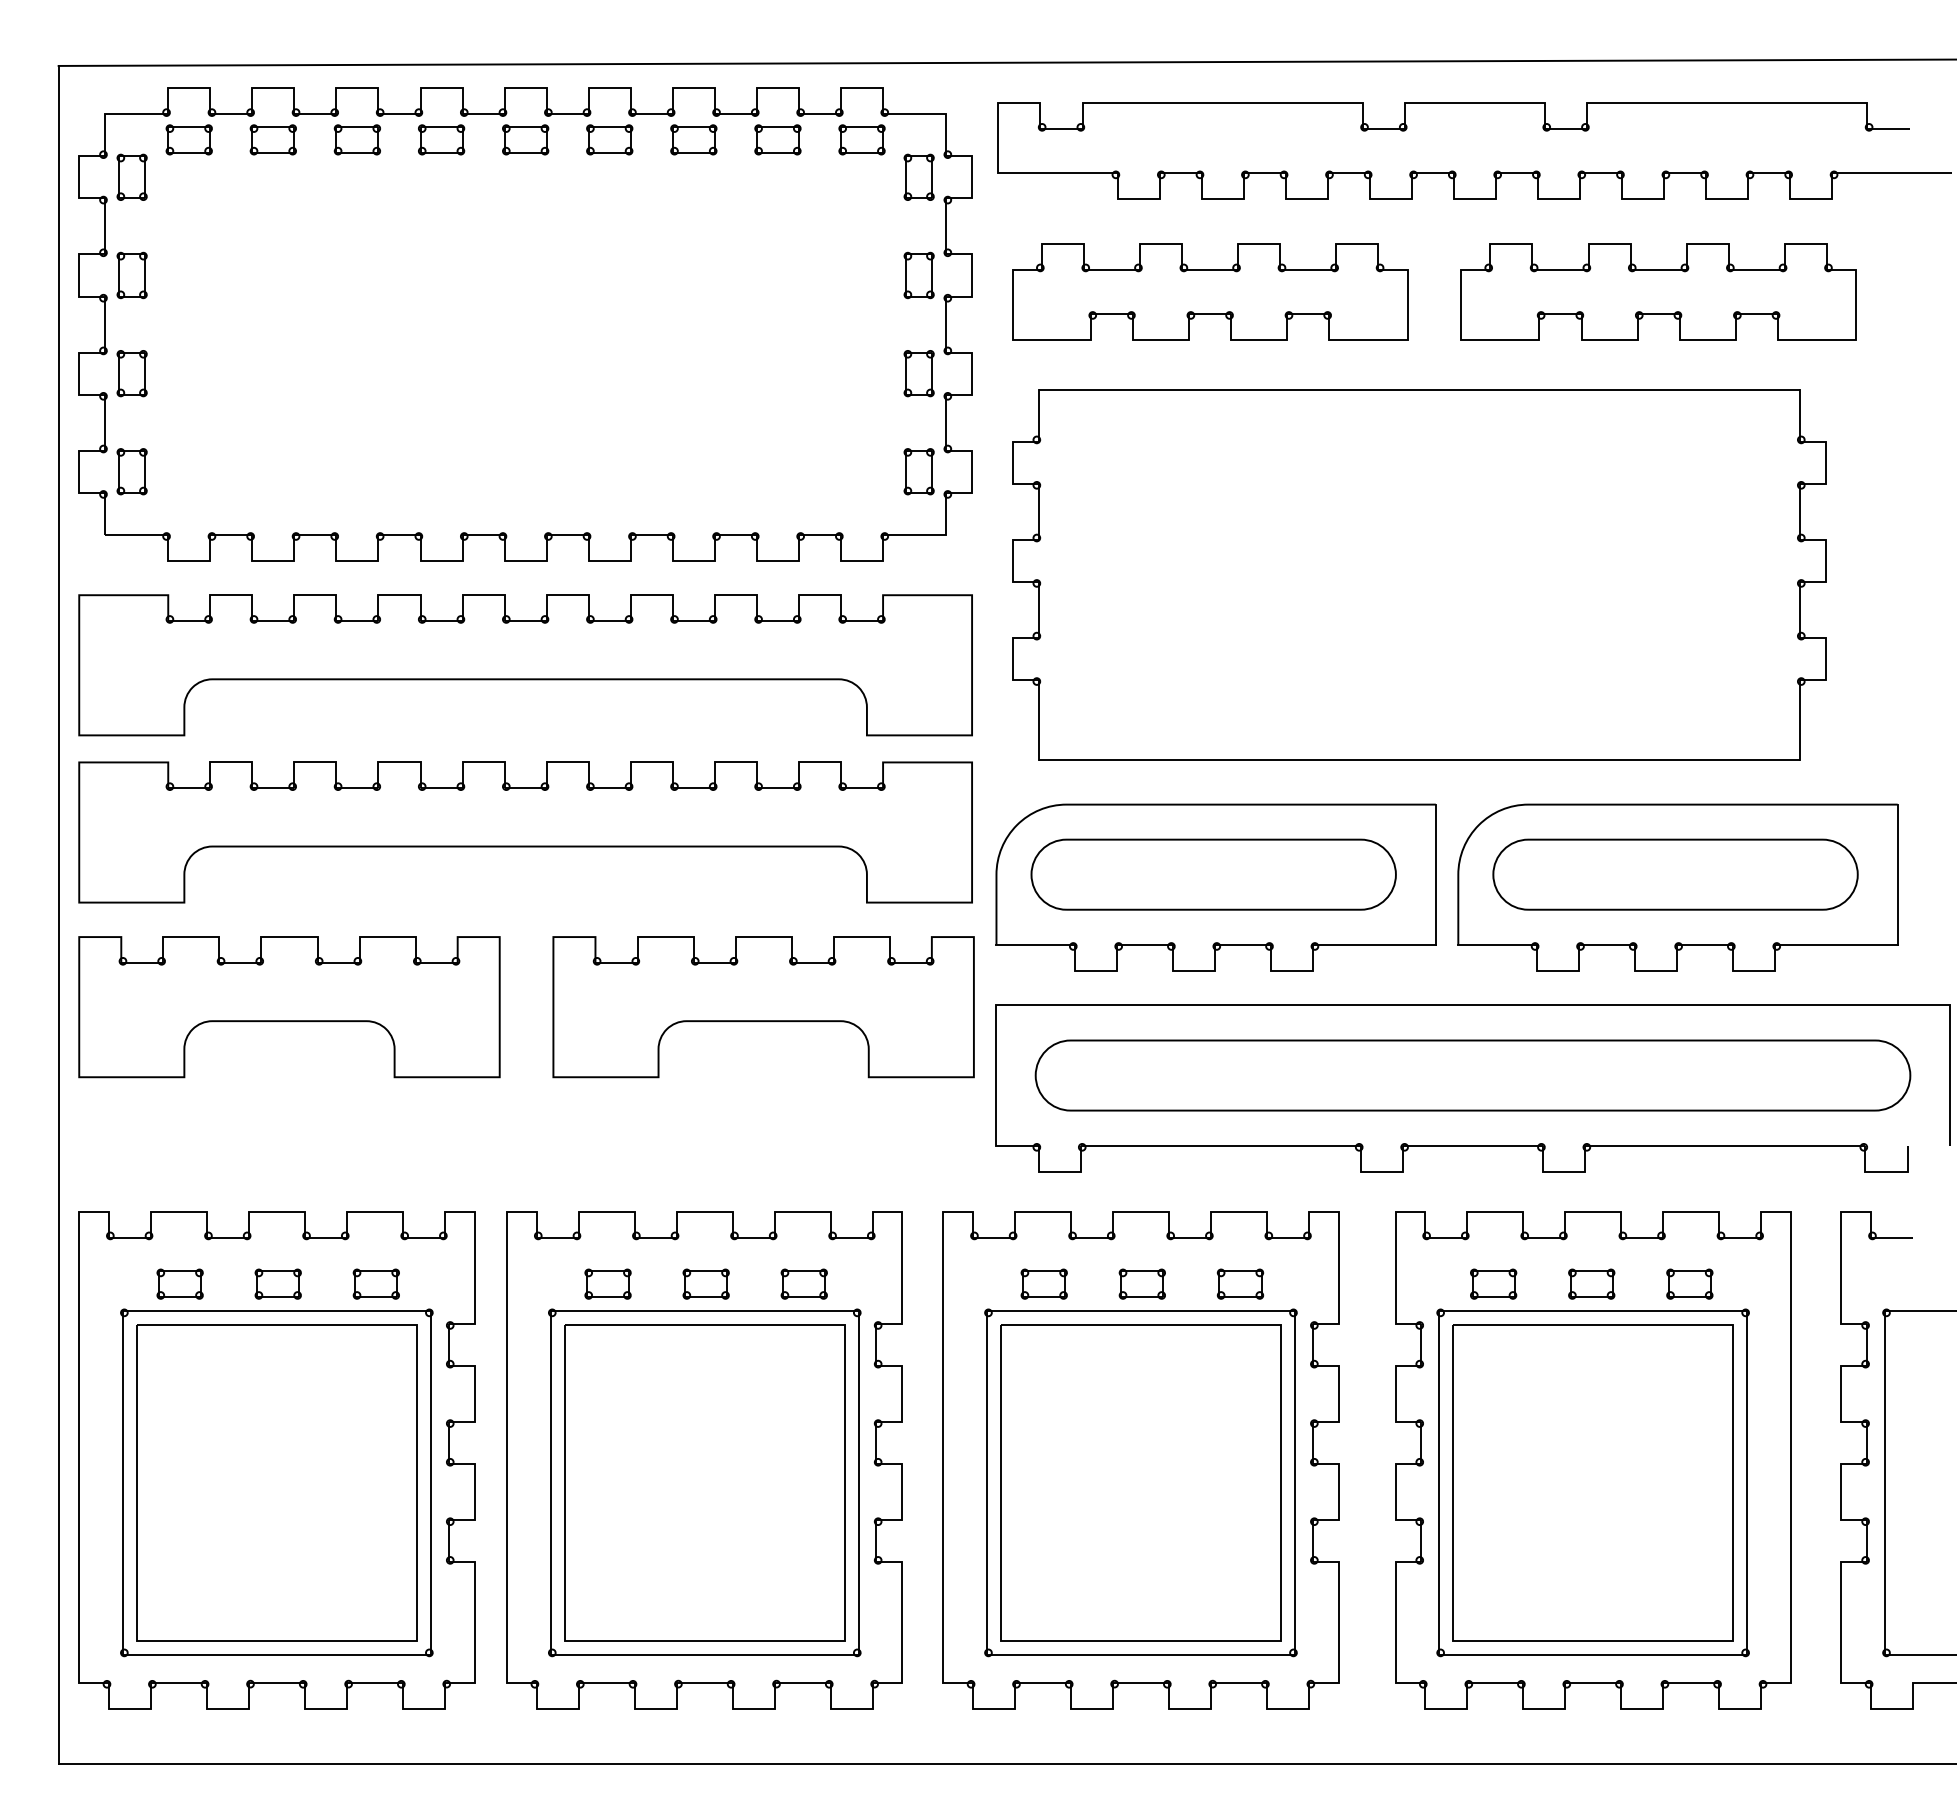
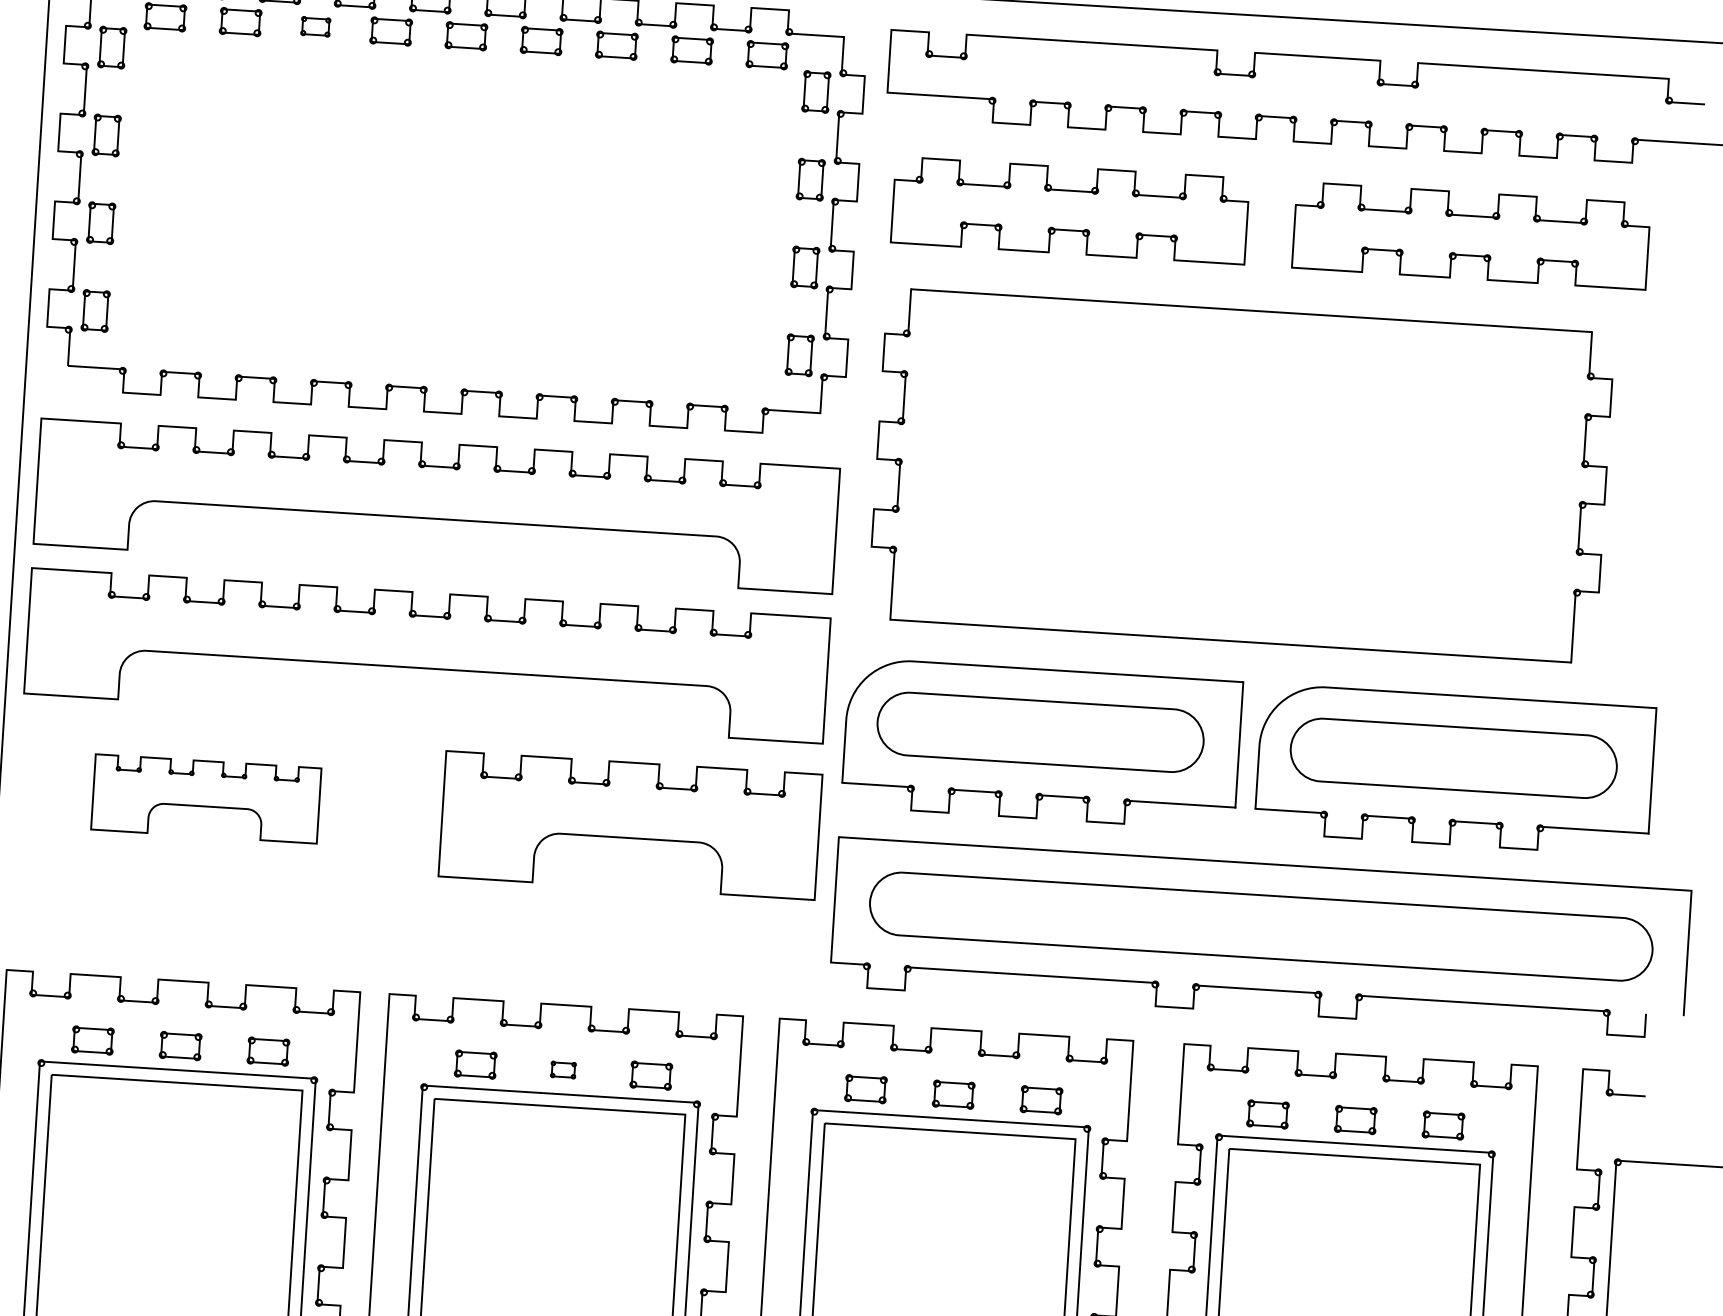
part: (356, 139) -> (315, 26), size x0.7
part: (289, 1007) -> (206, 799), size x0.6
part: (705, 1283) -> (562, 1069), size x0.6

